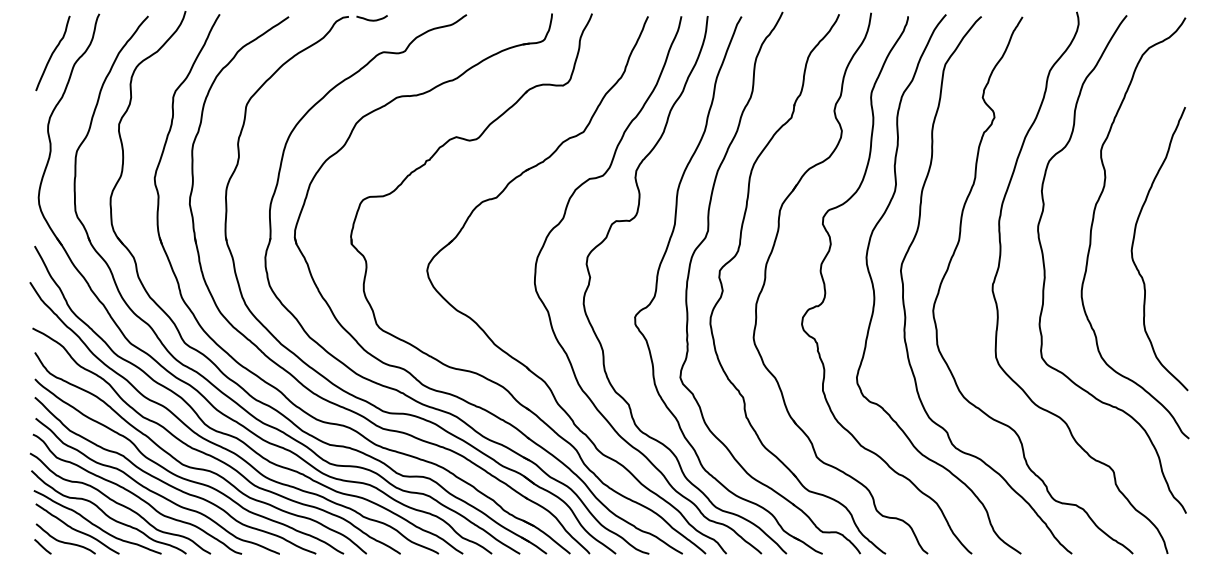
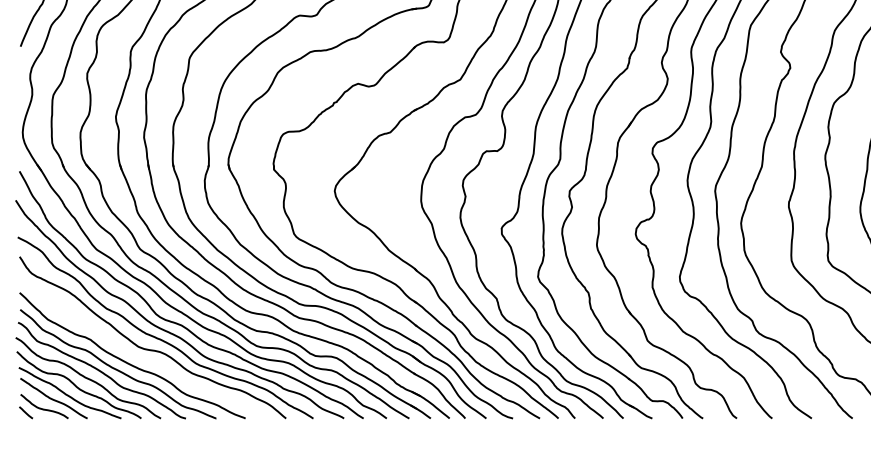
curve: (186, 478) -> (141, 357), removed

